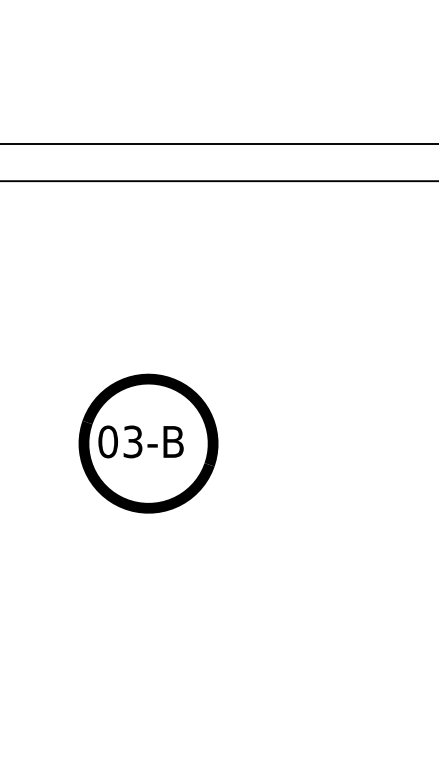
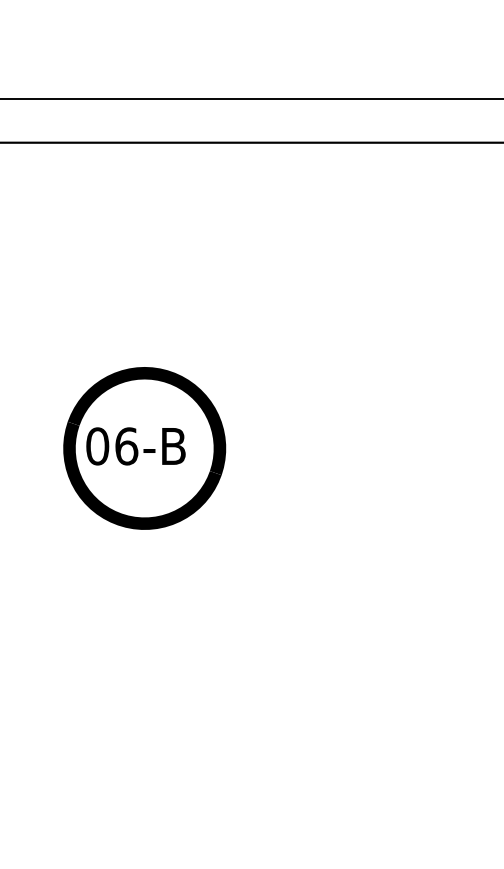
text: (133, 441) -> (127, 445), 03-B -> 06-B

